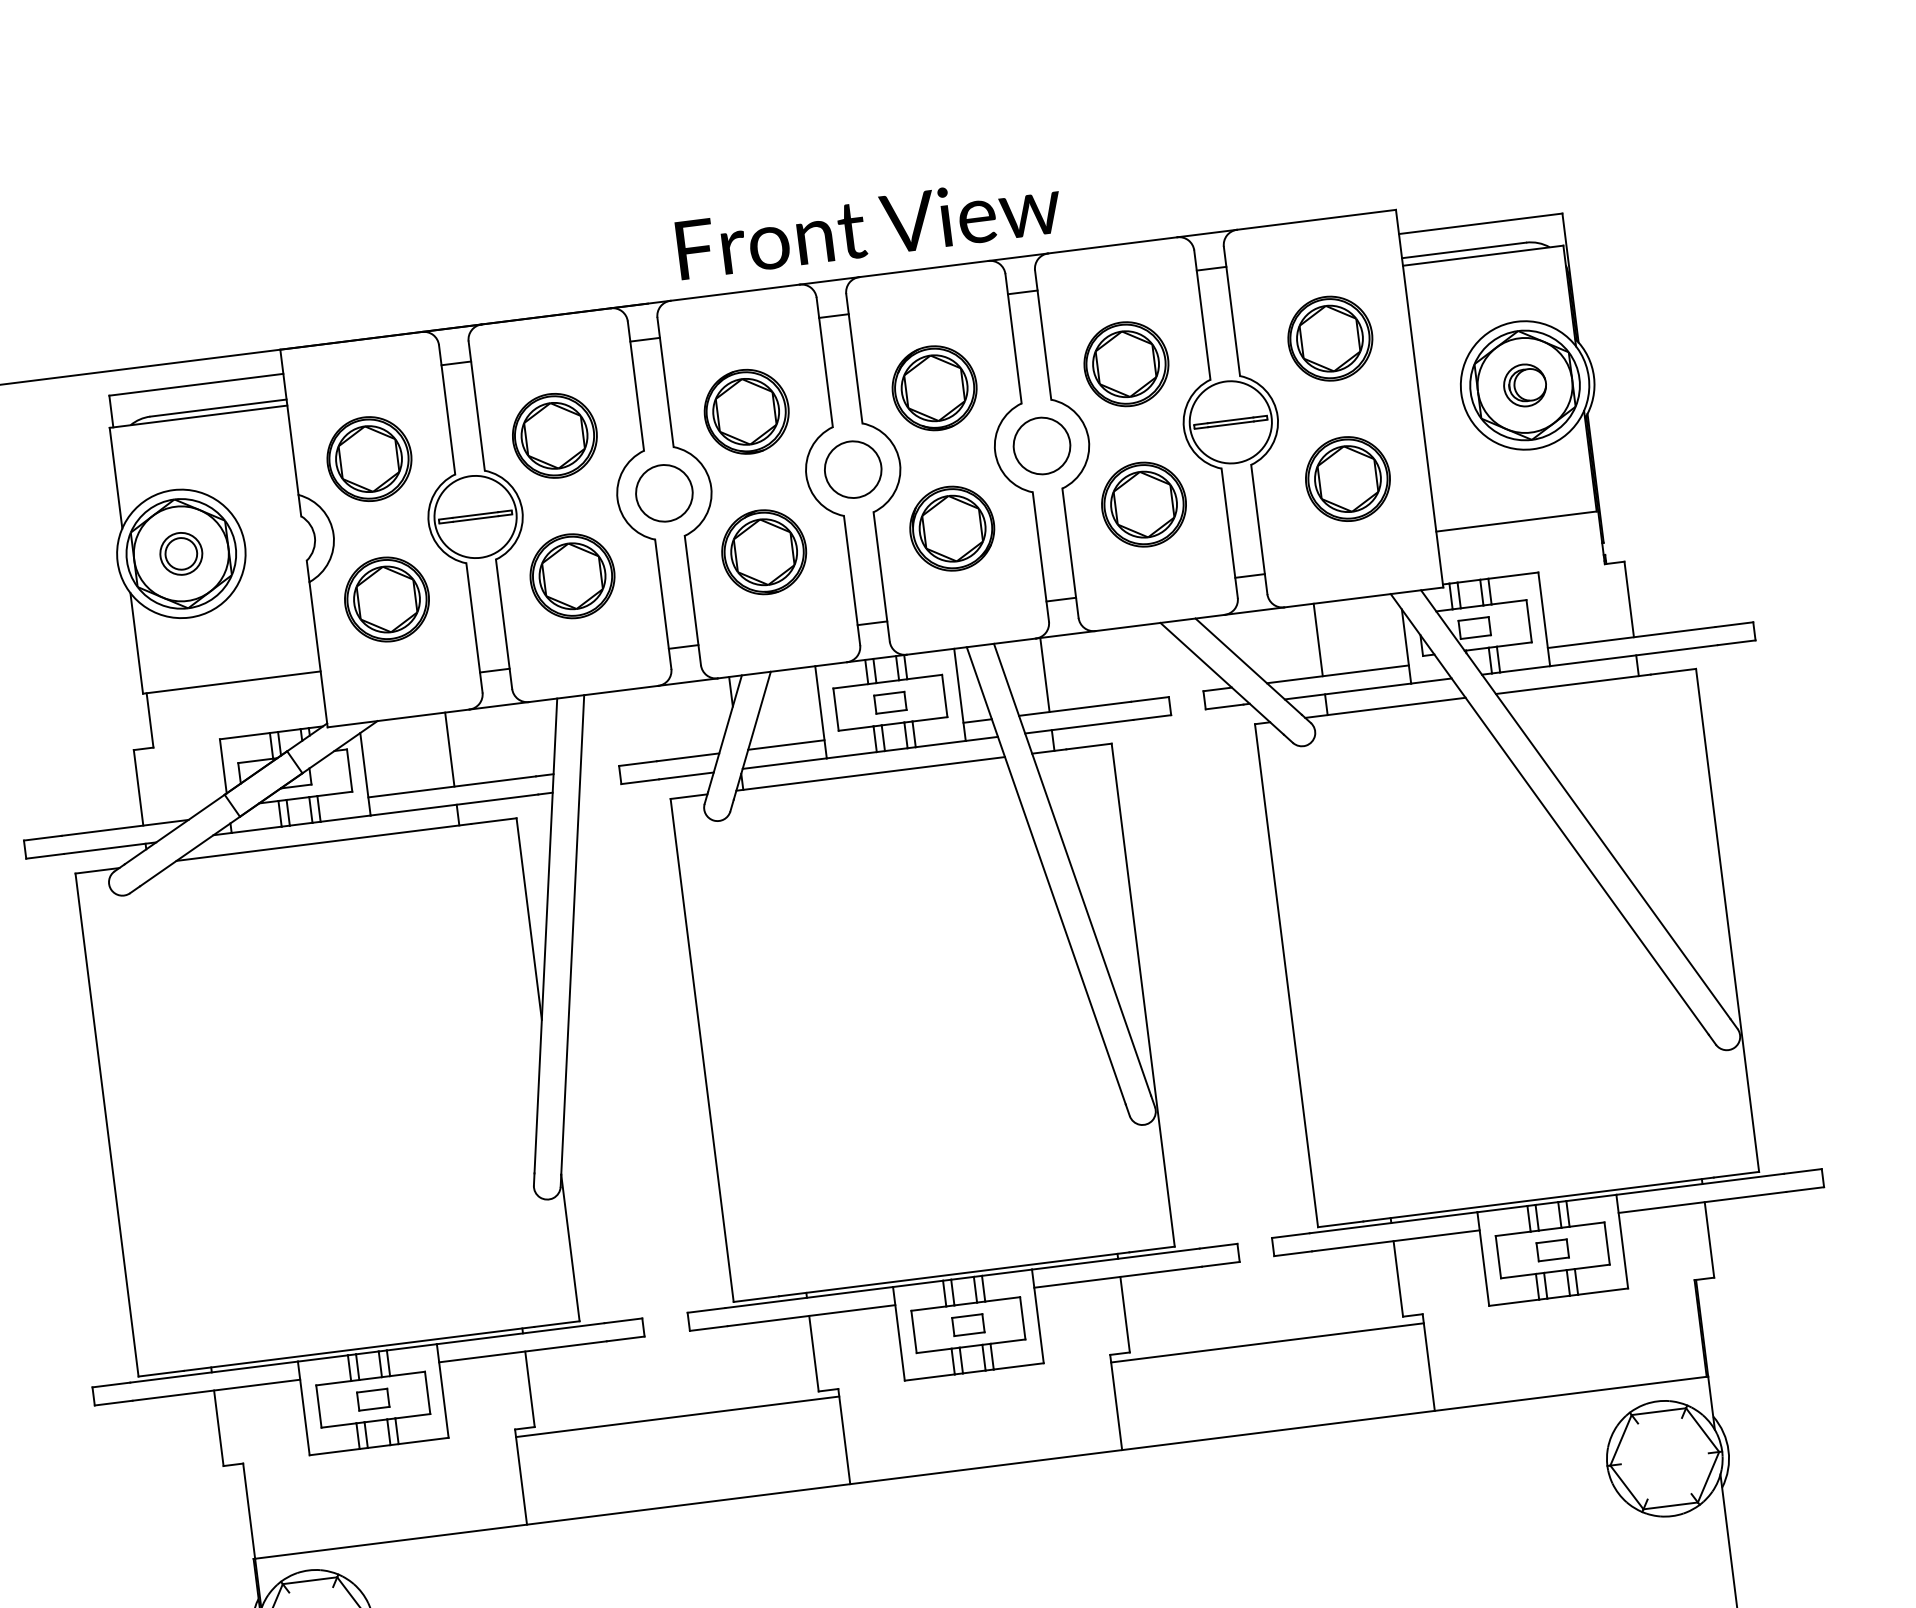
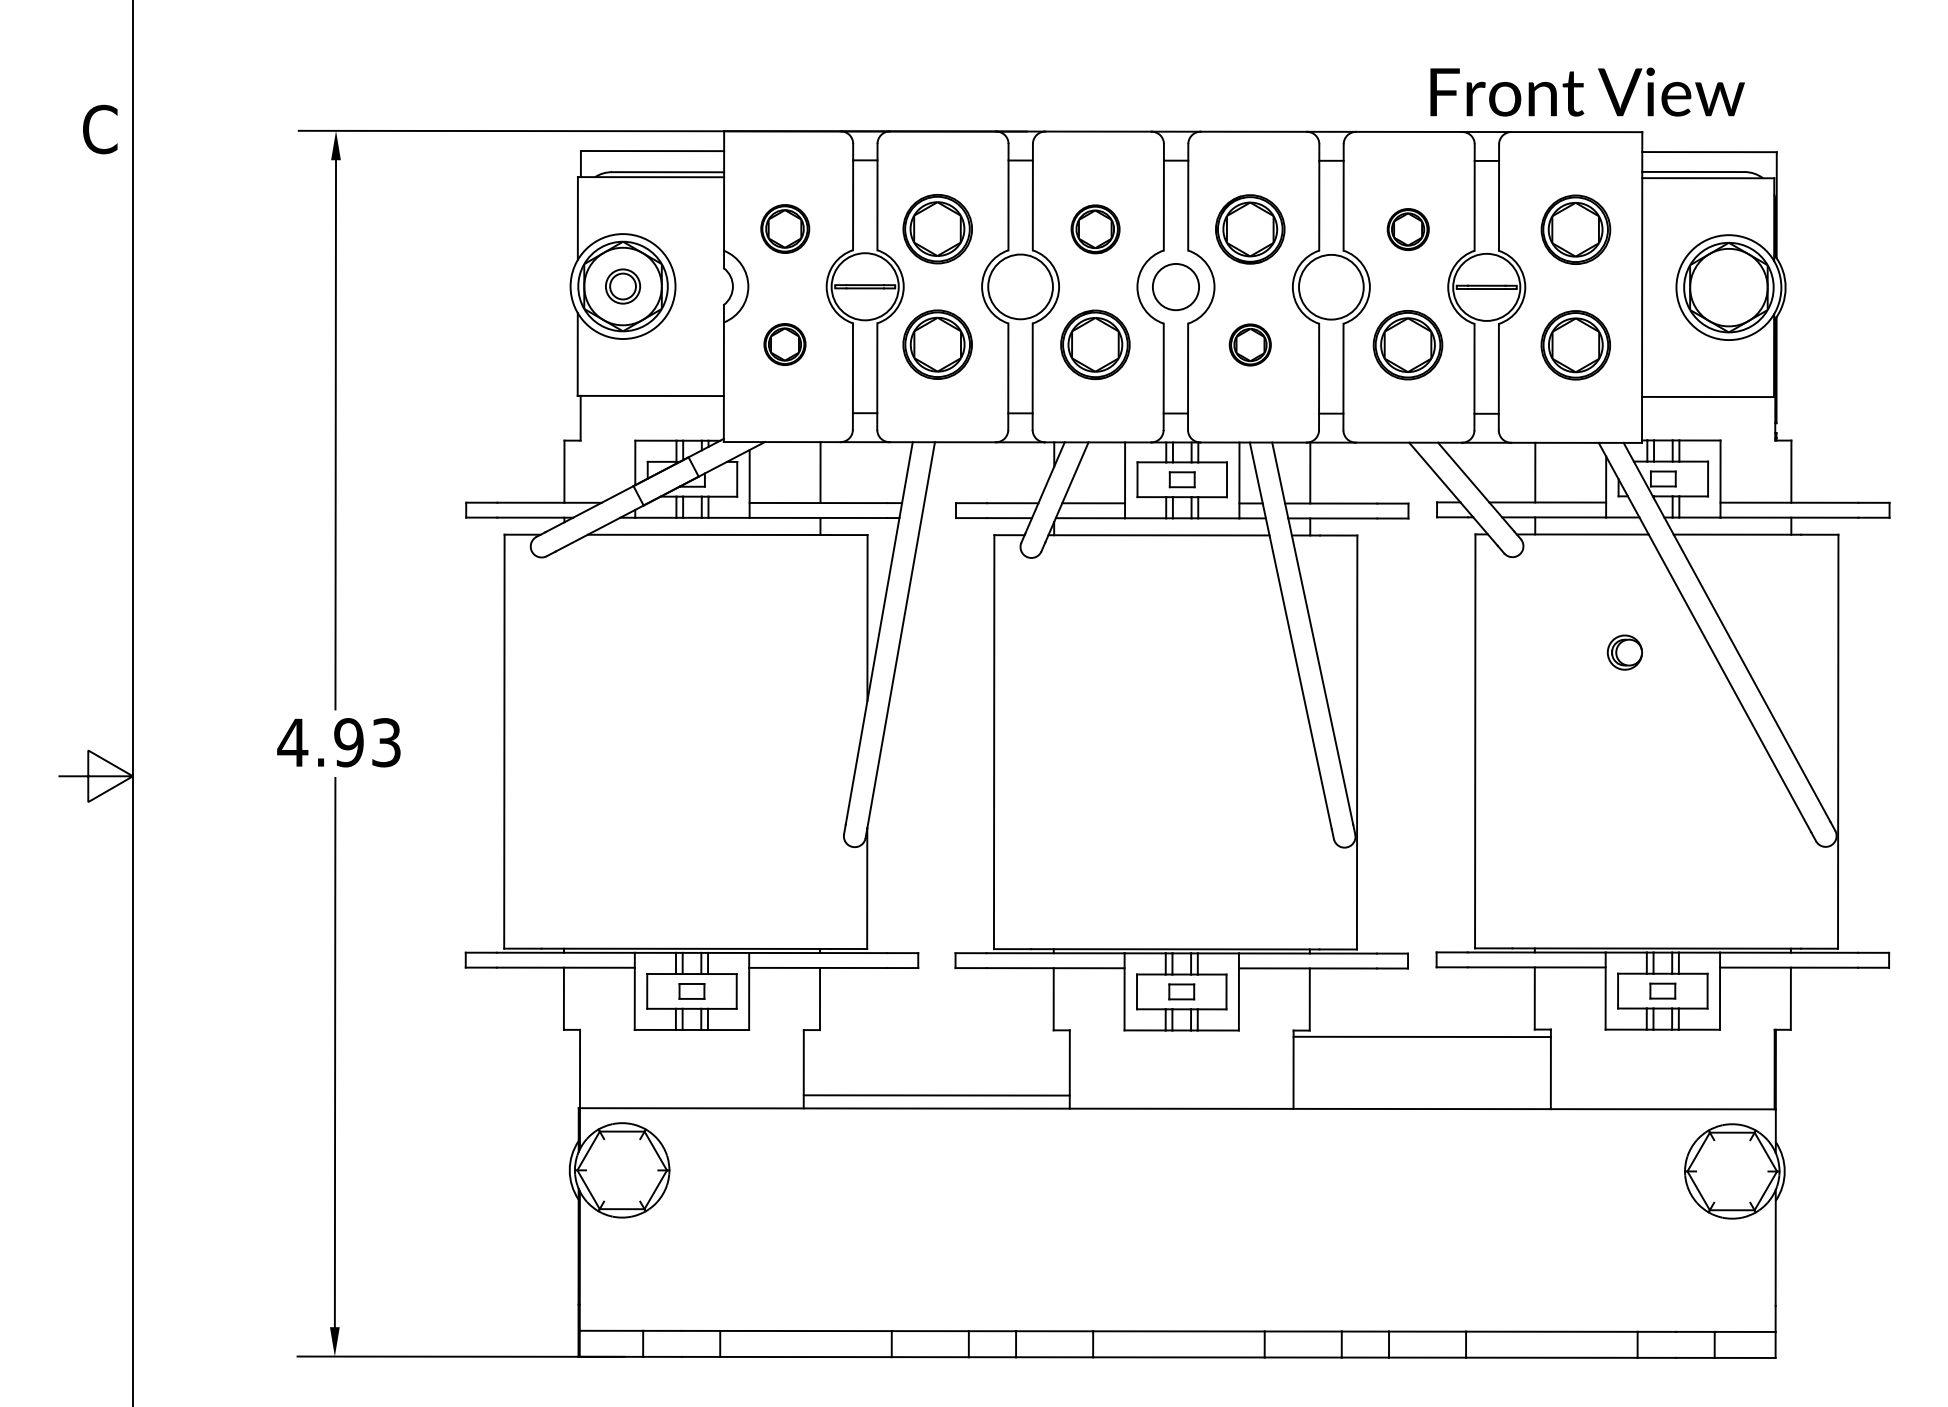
text: (868, 226) -> (1587, 91), moved
part: (1126, 364) -> (1408, 229), size x0.6
part: (1524, 385) -> (1624, 652), moved
part: (746, 412) -> (1095, 229), size x0.7
circle: (1042, 446) -> (1331, 287), size x1.4
part: (369, 458) -> (785, 228), size x0.7
circle: (664, 492) -> (1020, 286), size x1.4
part: (952, 527) -> (1250, 344), size x0.6
part: (386, 599) -> (784, 344), size x0.6
line: (677, 1416) -> (936, 1095), moved

